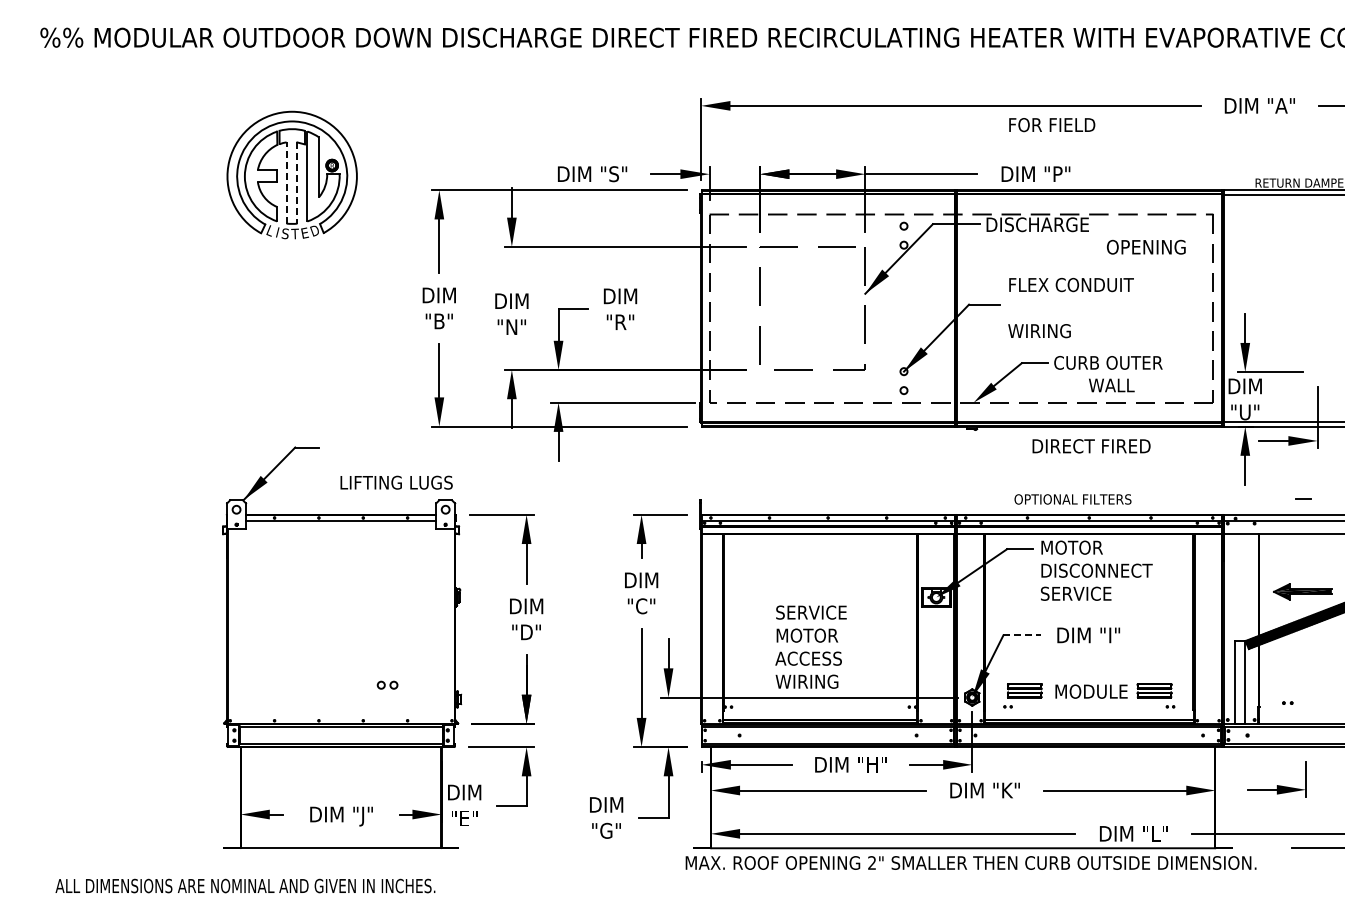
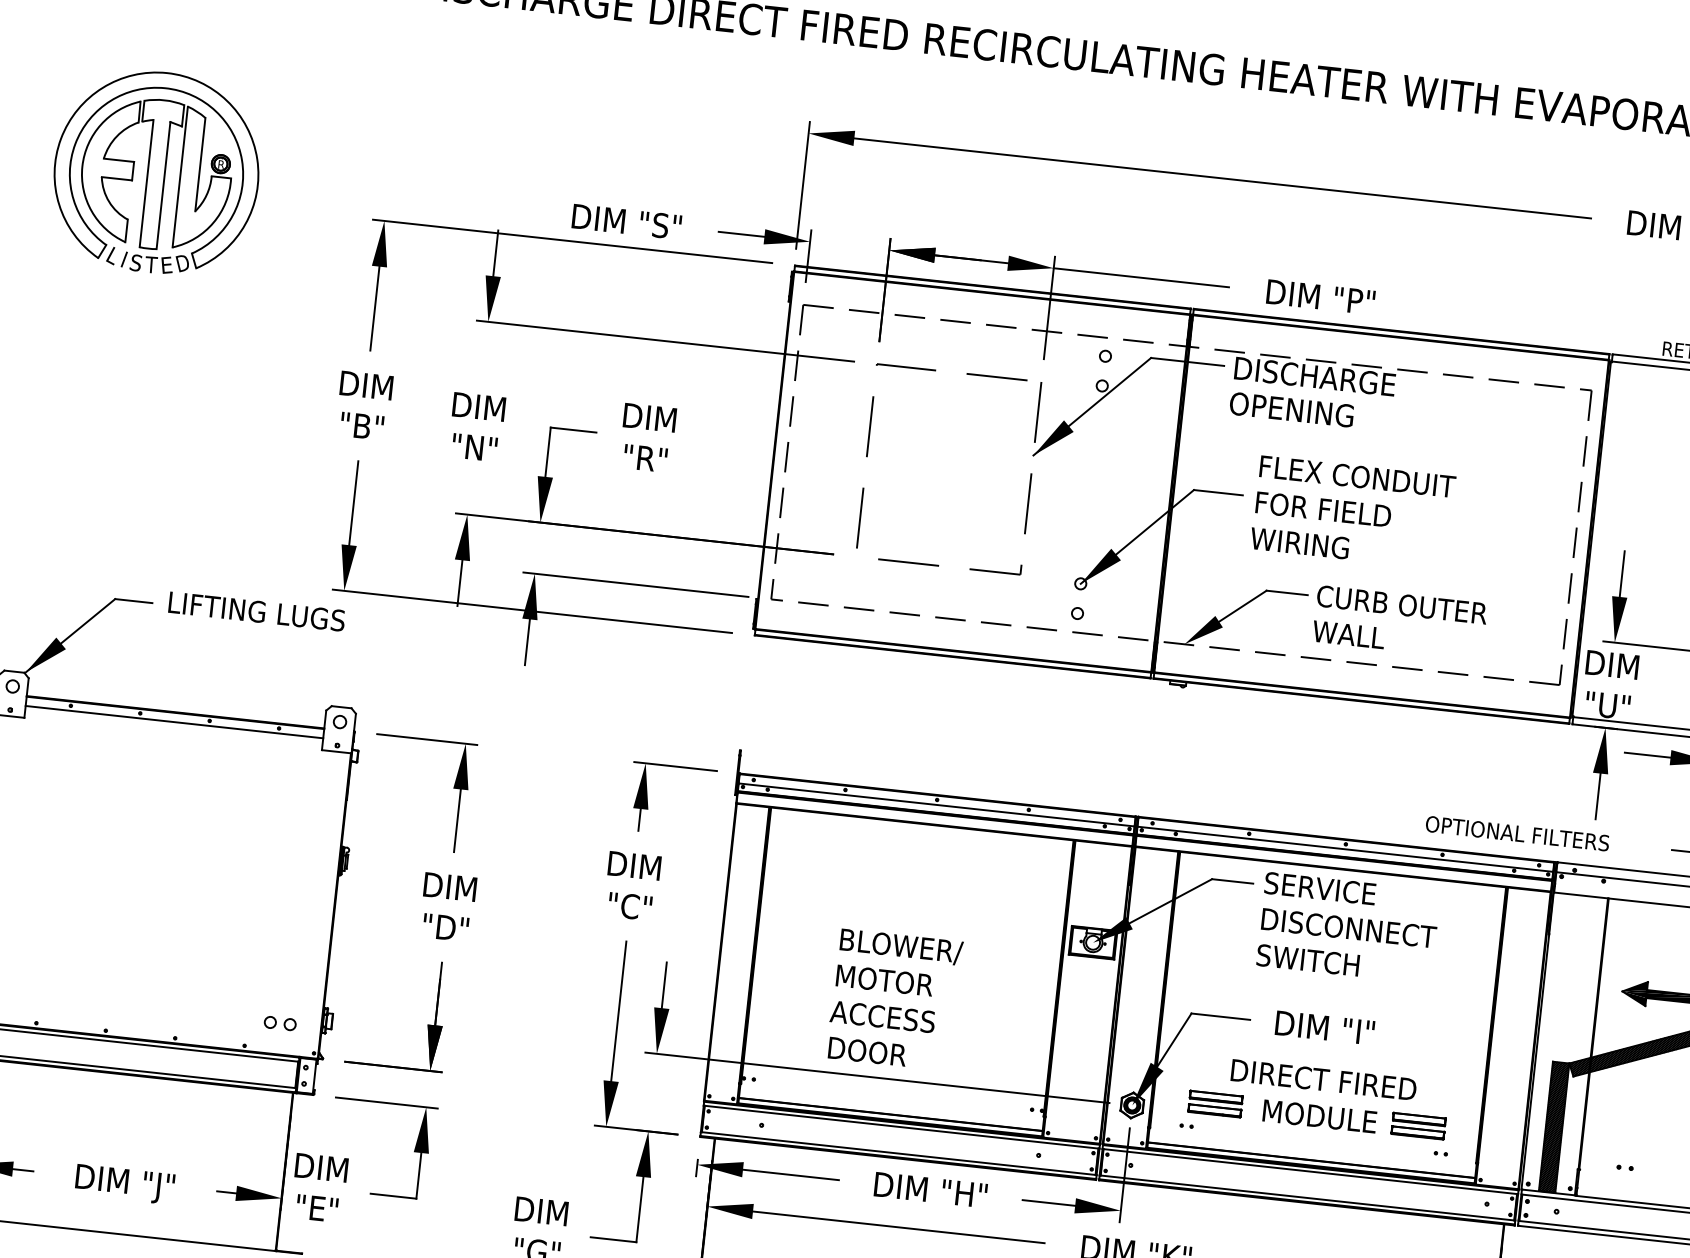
text: (1052, 125) -> (1323, 510), moved
line: (286, 182) -> (146, 182), dashed -> solid
line: (297, 183) -> (163, 186), dashed -> solid
text: (1146, 246) -> (1292, 408), moved
text: (1111, 385) -> (1348, 634), moved
text: (1091, 446) -> (1323, 1080), moved
text: (396, 482) -> (256, 611), moved
text: (1072, 499) -> (1516, 833), moved
text: (1075, 547) -> (1319, 888), MOTOR -> SERVICE
text: (1081, 593) -> (1320, 961), SERVICE -> SWITCH
text: (815, 613) -> (901, 947), SERVICE -> BLOWER/
line: (1022, 635) -> (1221, 1016), dashed -> solid
text: (806, 681) -> (875, 1052), WIRING -> DOOR
hatch: (1239, 682) -> (1552, 1127), added
part: (387, 684) -> (280, 1022), moved

